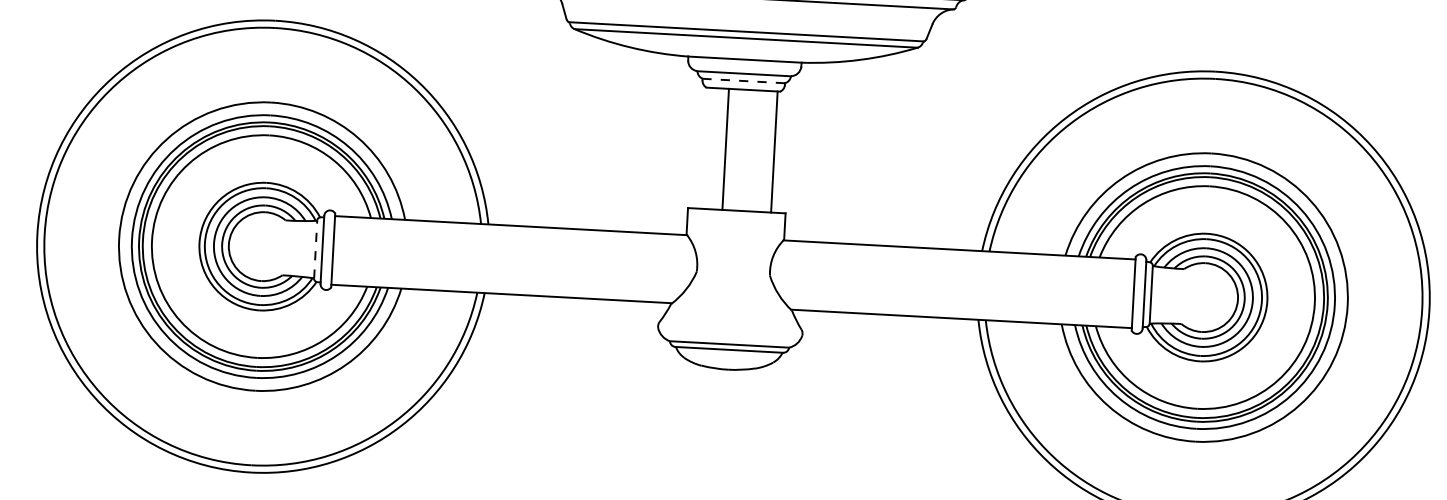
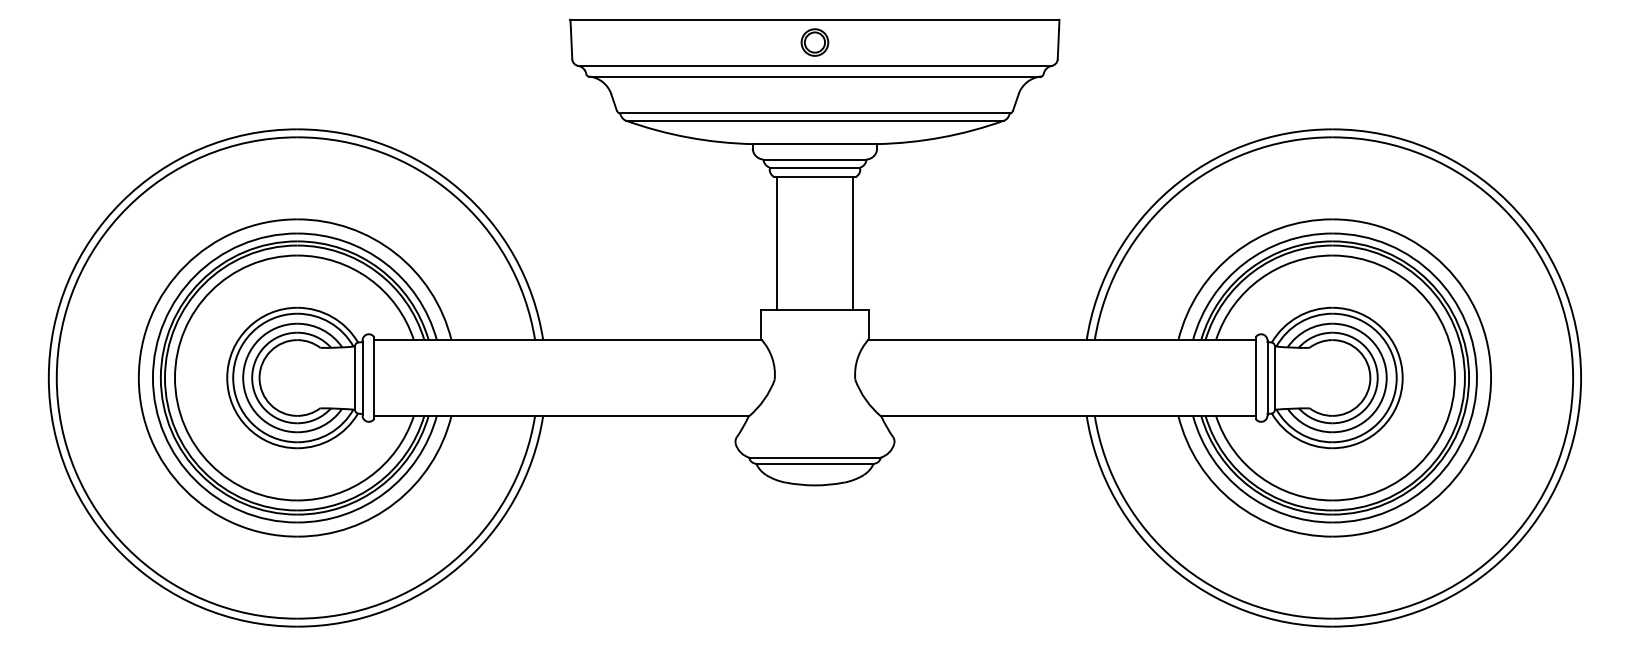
line: (743, 80) -> (814, 167), dashed -> solid
line: (726, 149) -> (777, 243), moved
line: (316, 249) -> (355, 377), dashed -> solid

